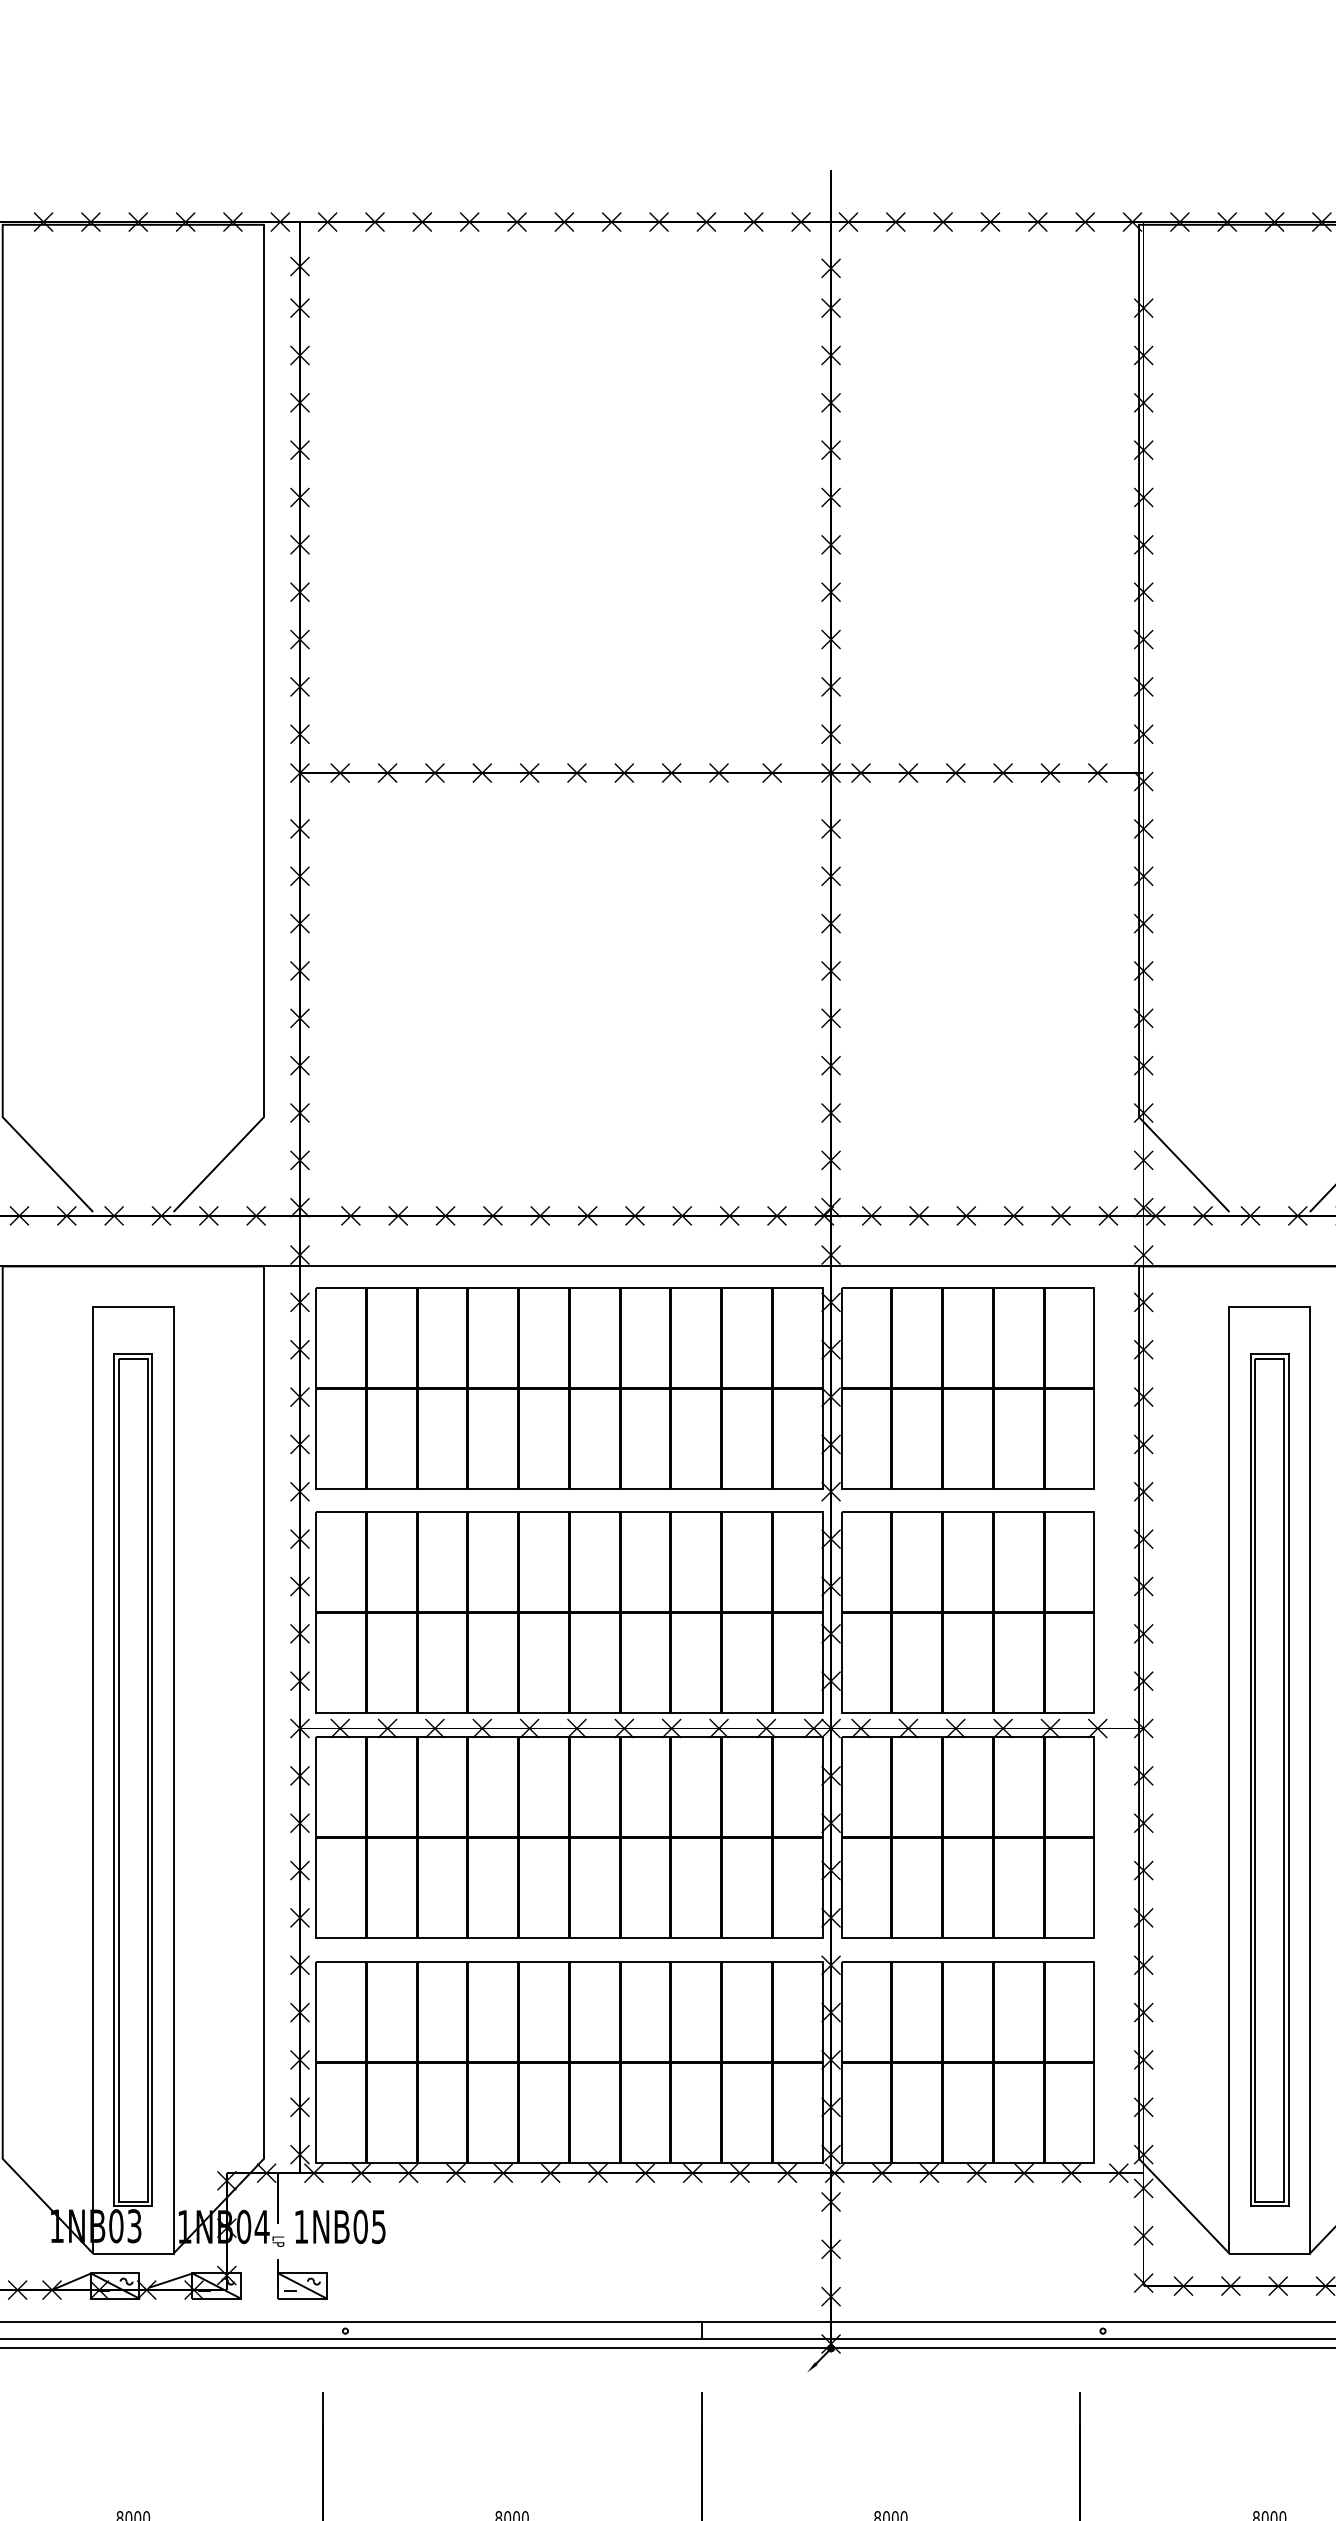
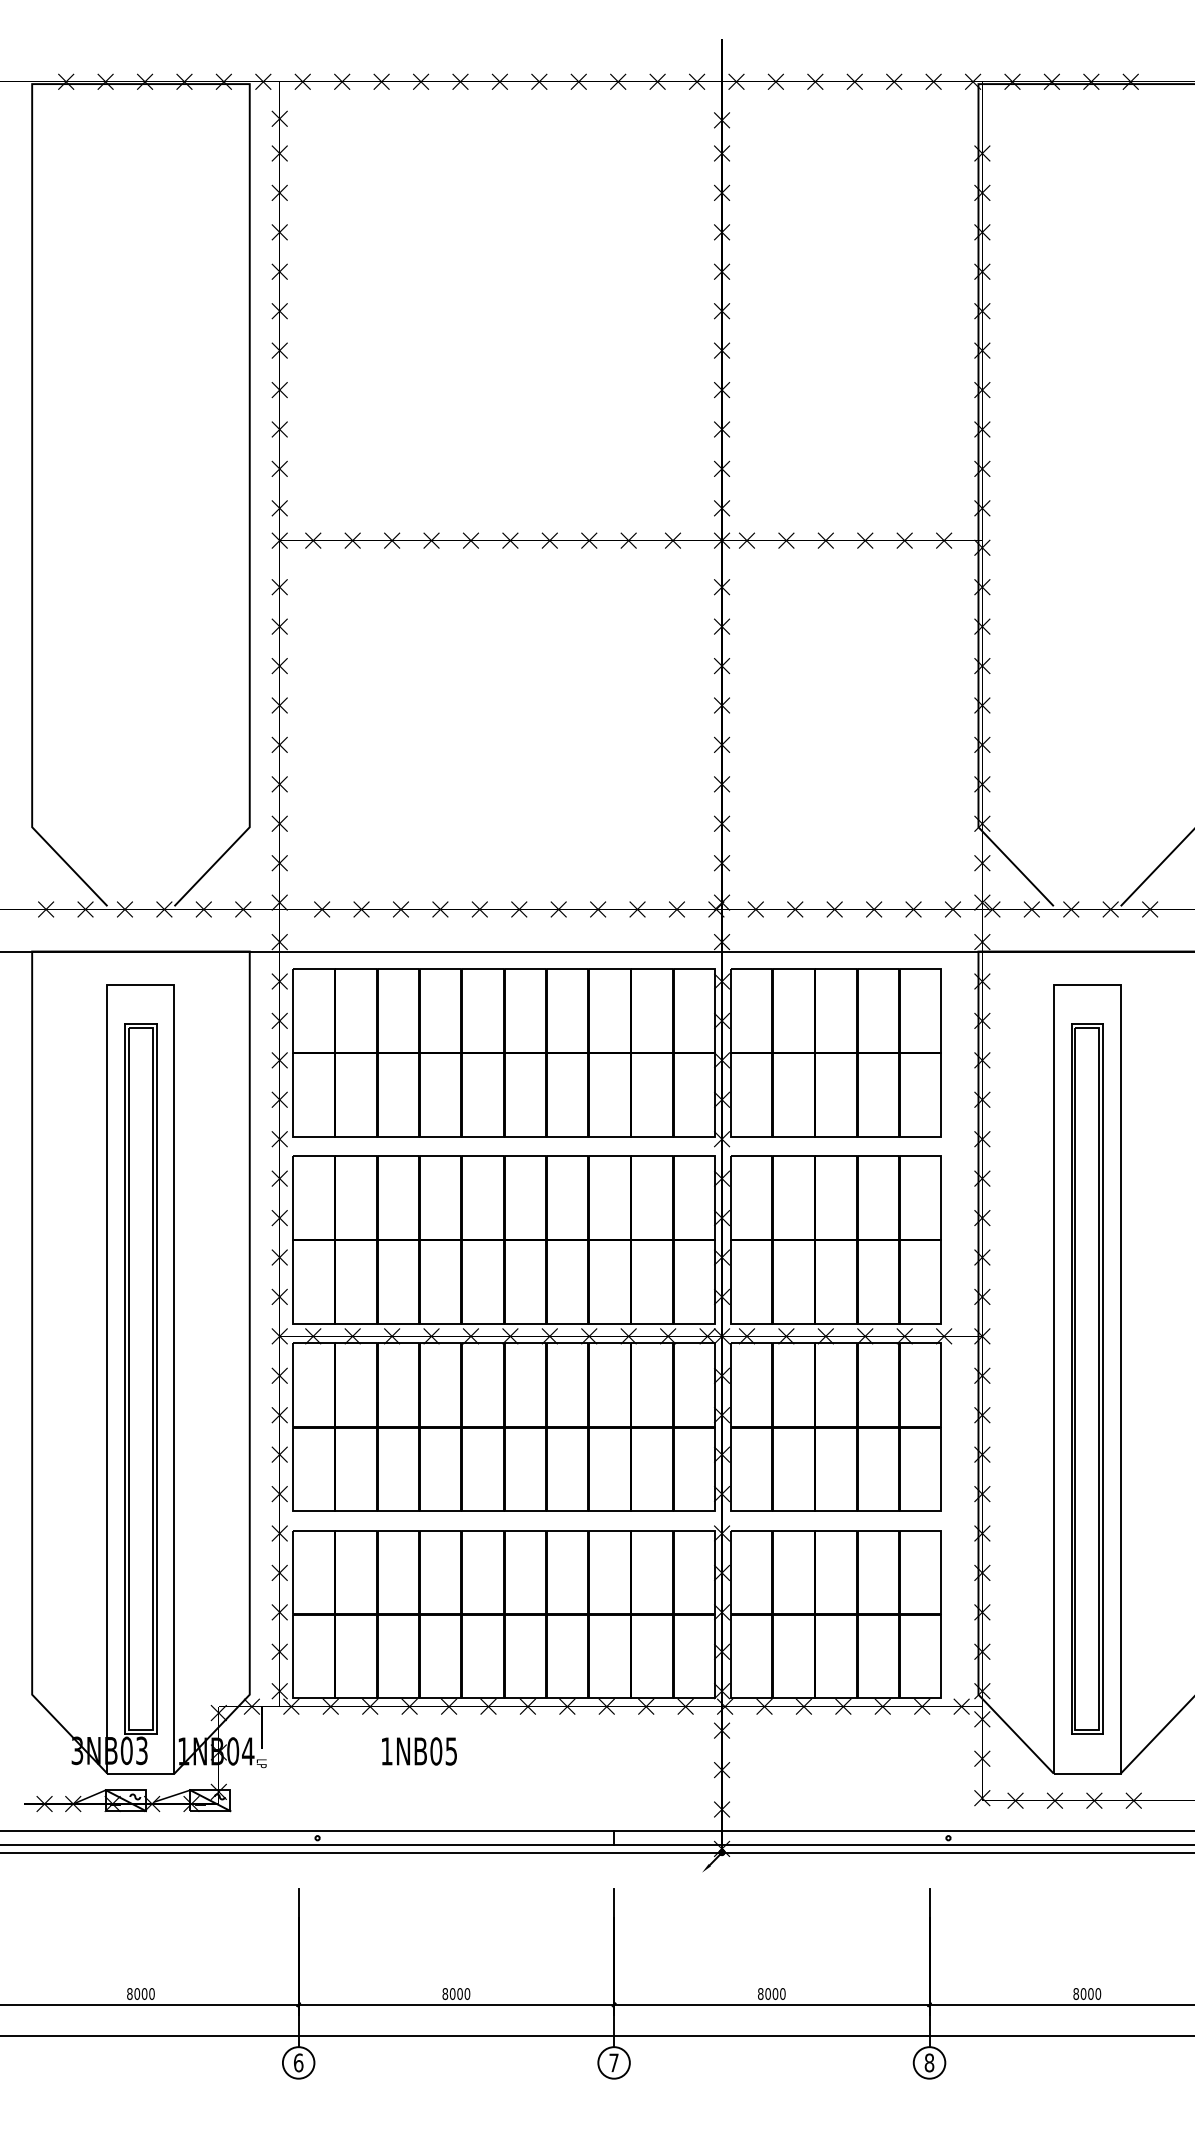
text: (57, 2225) -> (77, 1750), 1NB03 -> 3NB03
text: (340, 2227) -> (419, 1751), moved
part: (302, 2279) -> (281, 1795), removed

